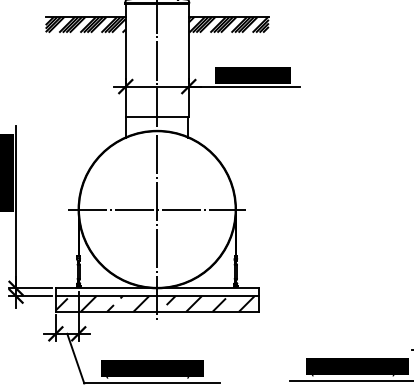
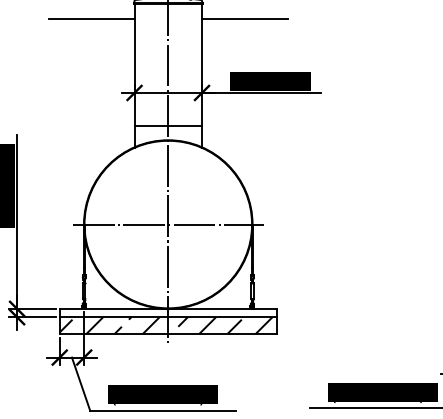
hatch: (85, 24) -> (91, 26), removed
hatch: (228, 24) -> (244, 26), removed

